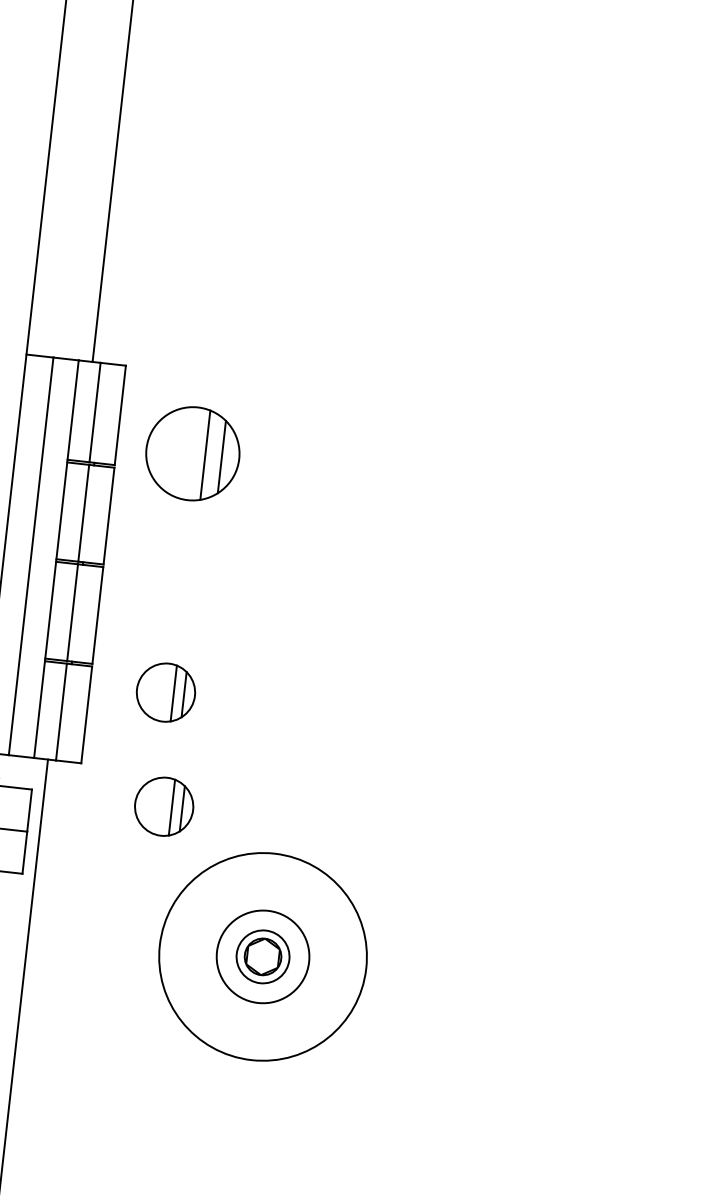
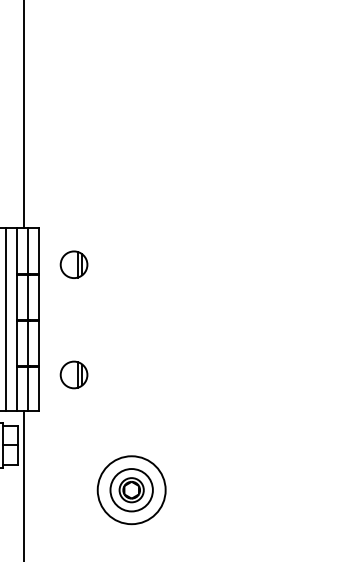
part: (191, 452) -> (73, 264), size x0.62
part: (163, 805) -> (78, 426), removed
circle: (262, 957) -> (131, 490), size x0.71

